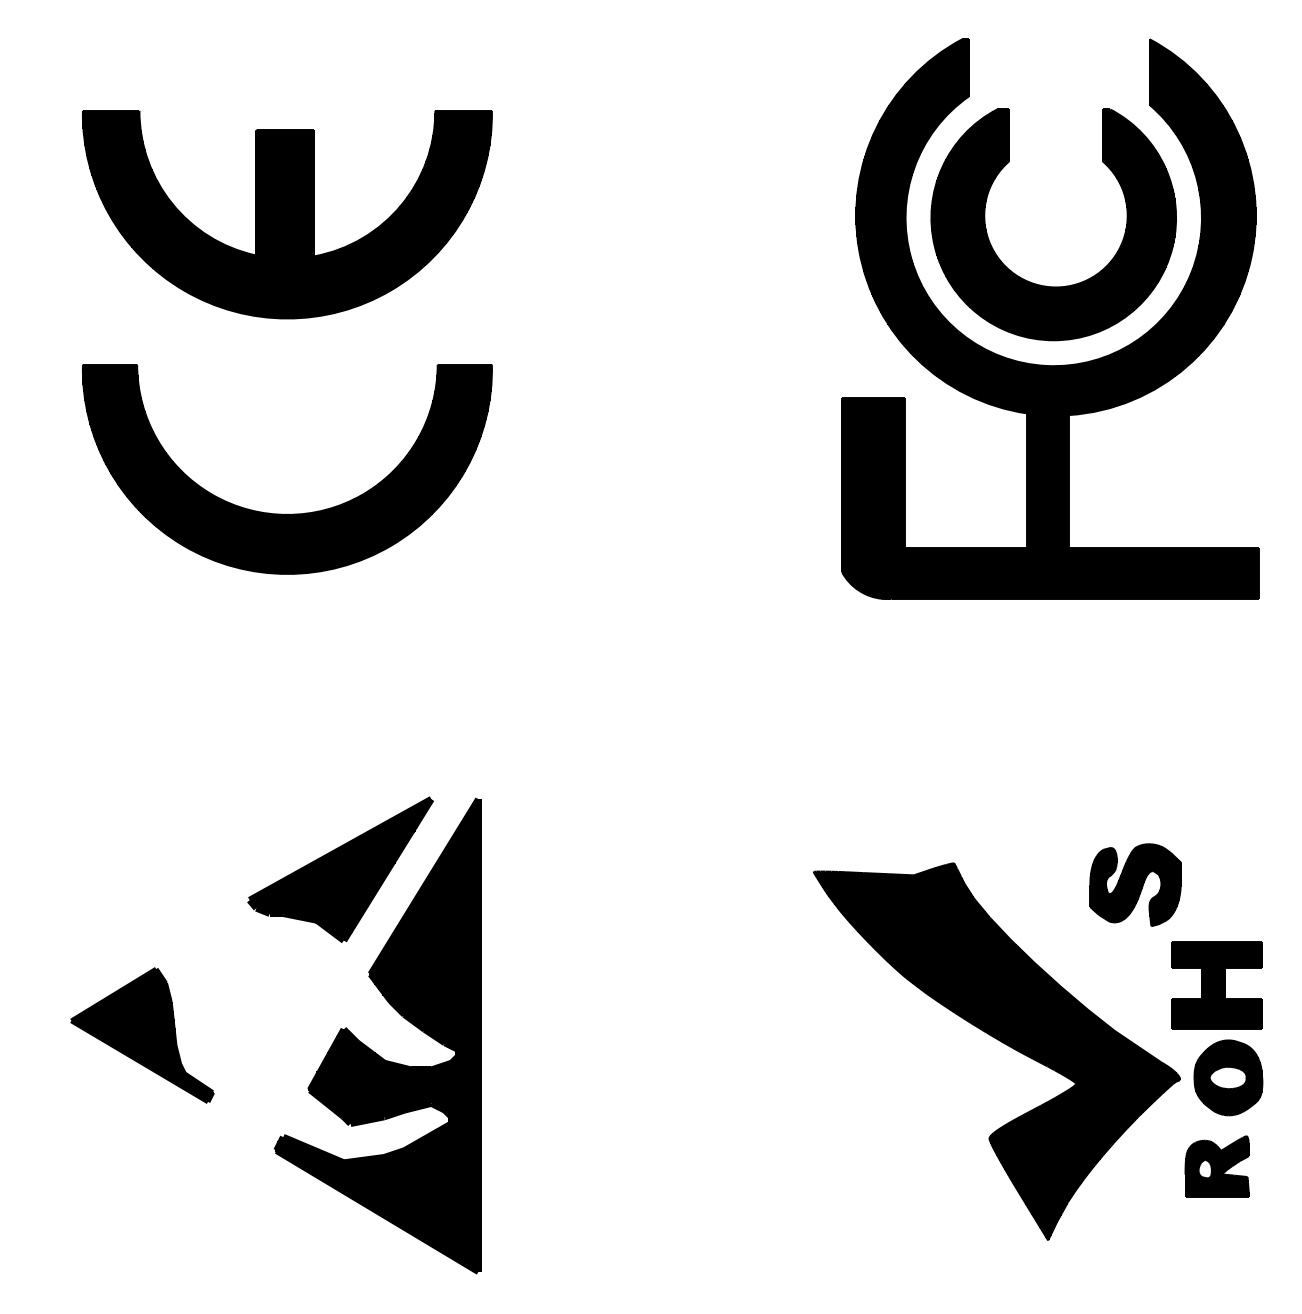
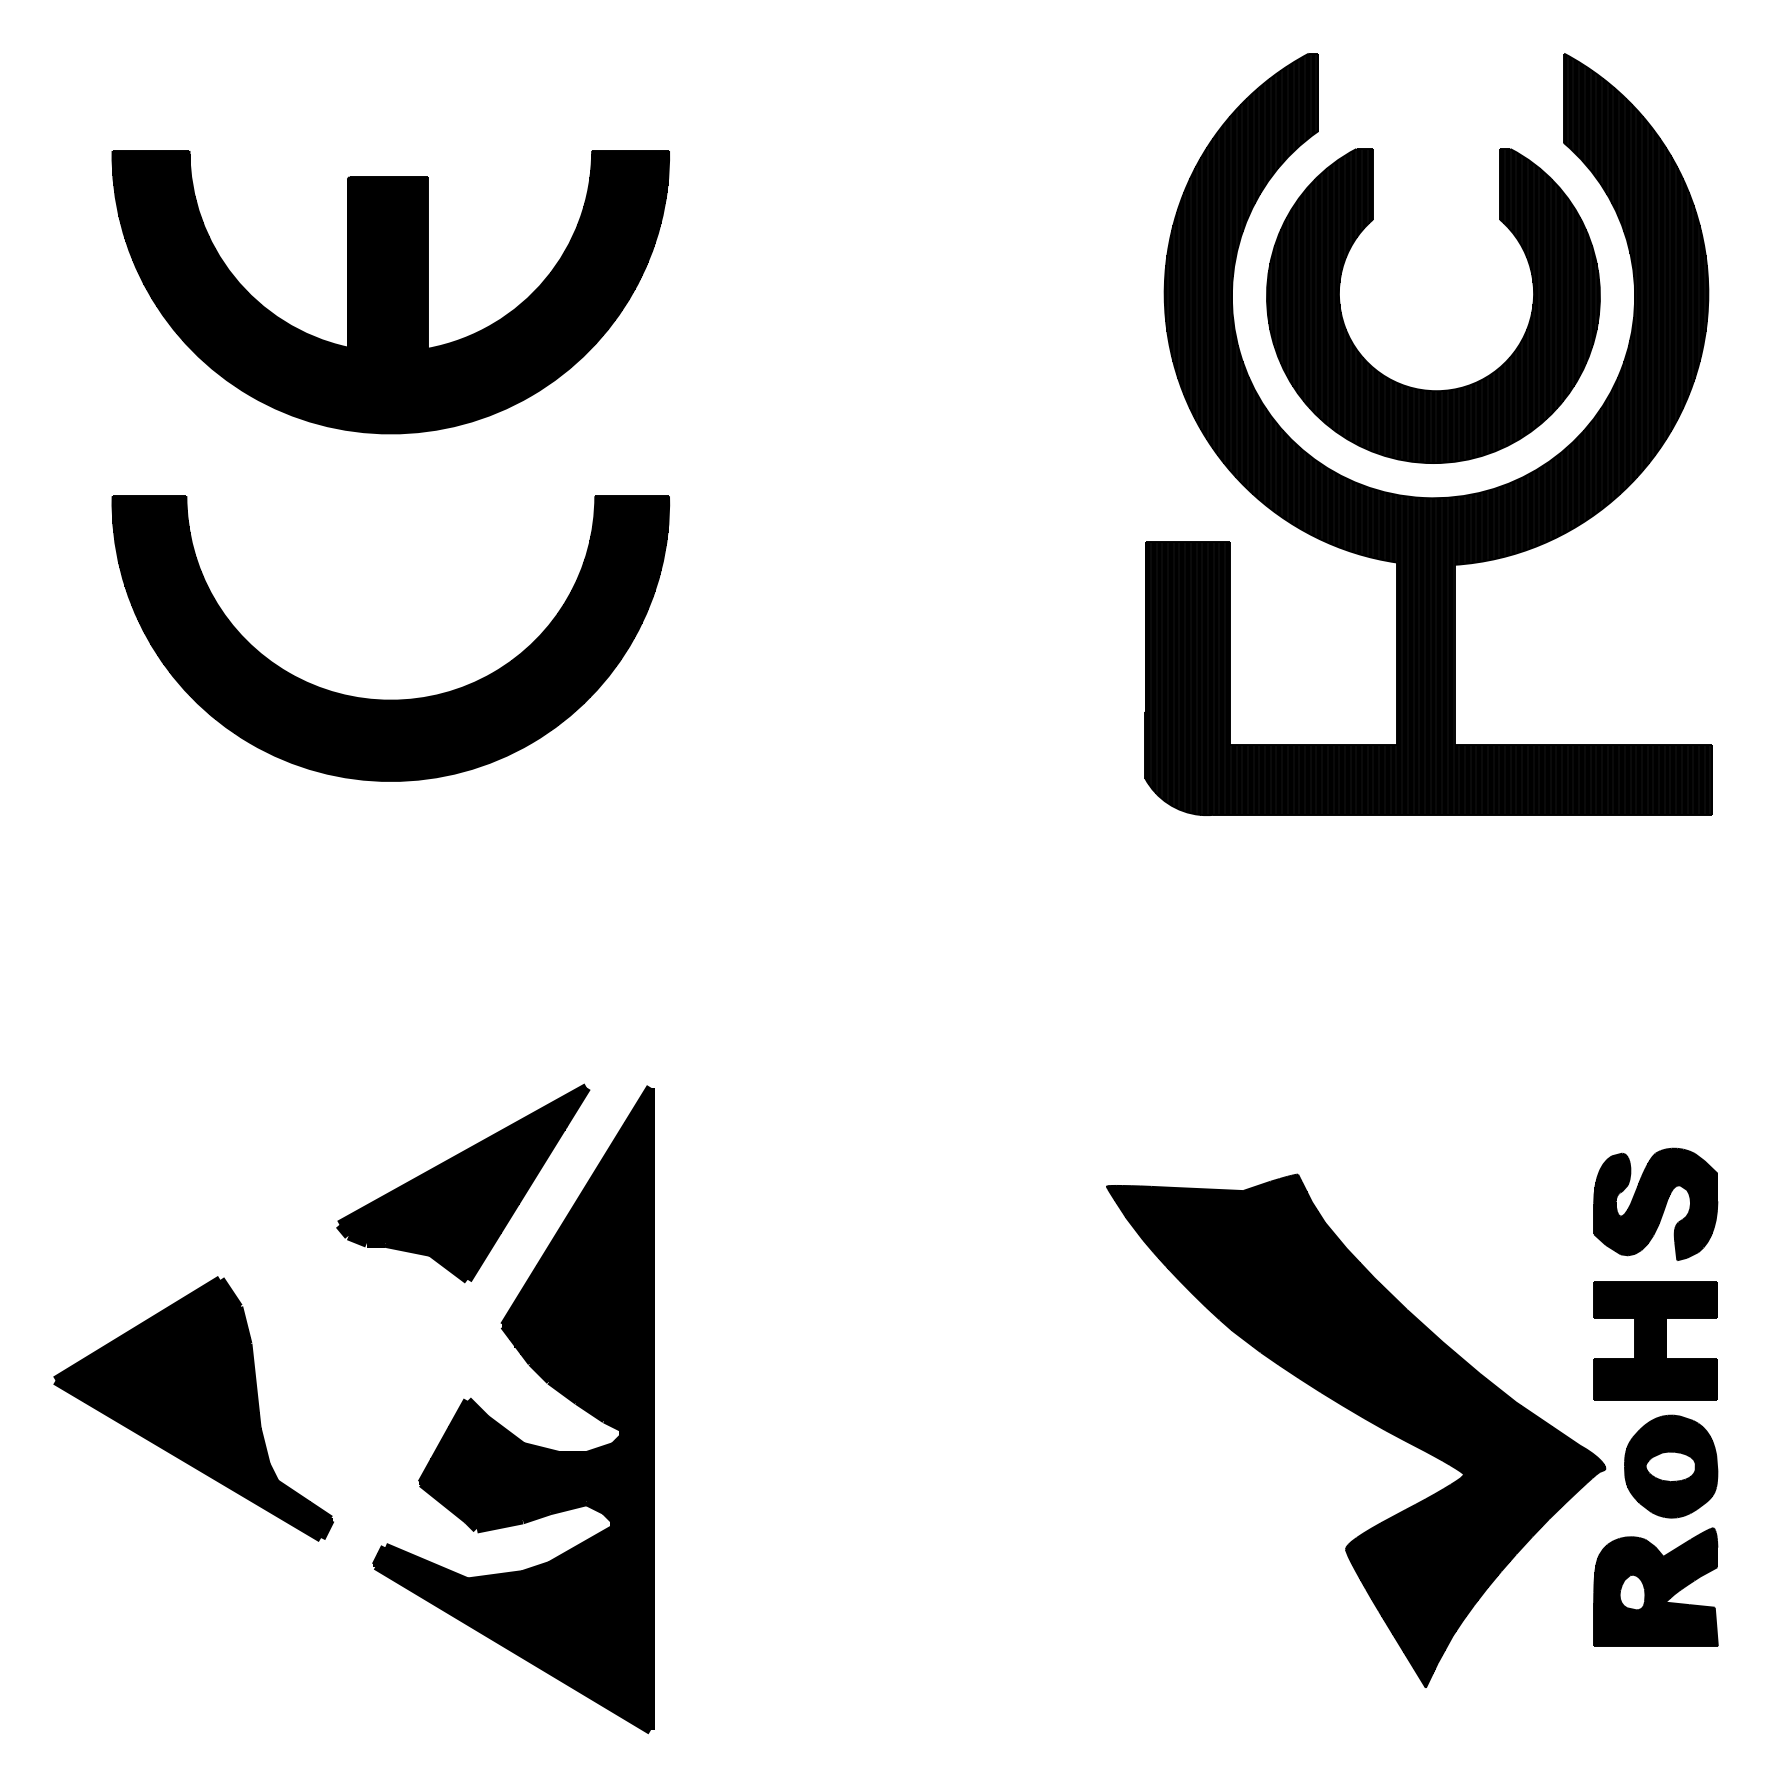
part: (1135, 884) -> (1655, 1203), moved
part: (142, 1035) -> (193, 1408), size x1.43
part: (1216, 1165) -> (1655, 1586), size x1.43

